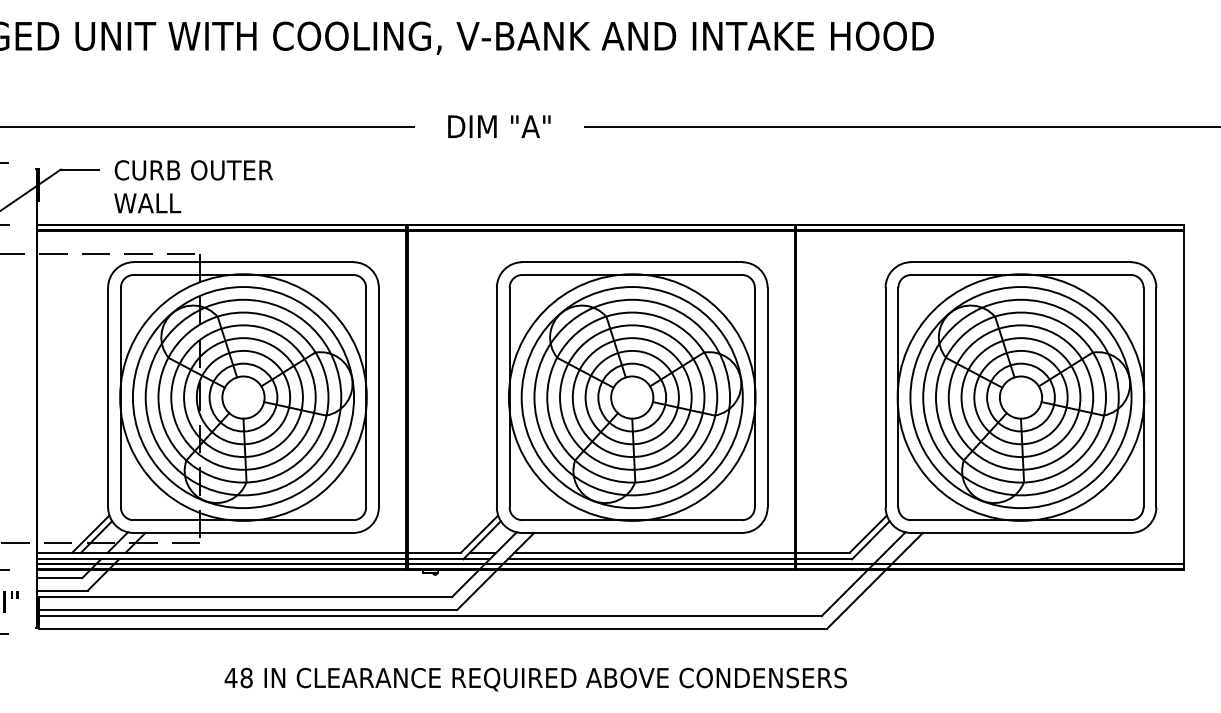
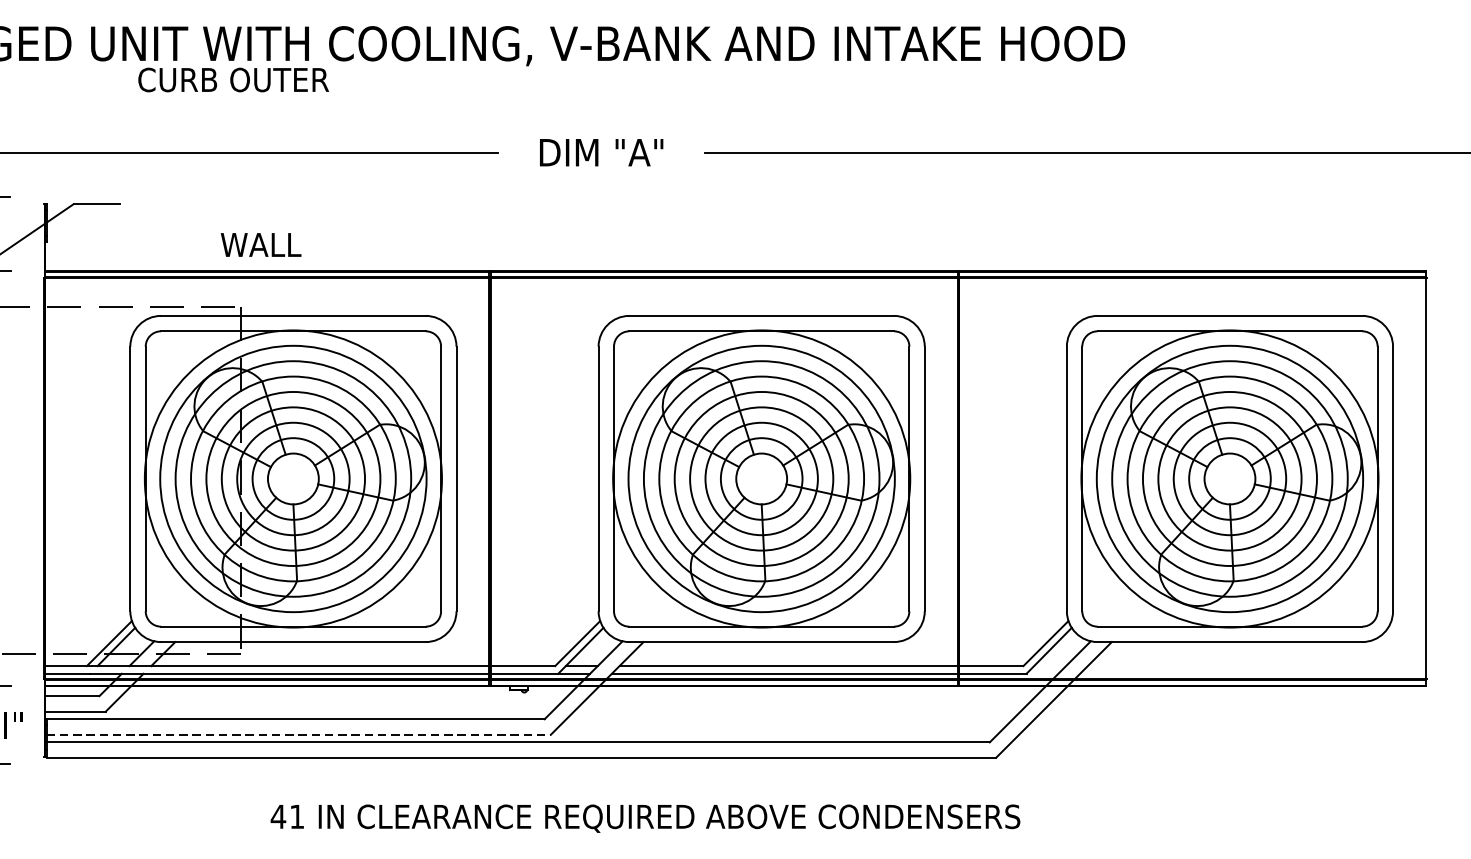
text: (193, 170) -> (233, 80), moved
text: (147, 203) -> (260, 245), moved
line: (248, 609) -> (299, 734), solid -> dashed
text: (246, 677) -> (297, 816), 48 -> 41

